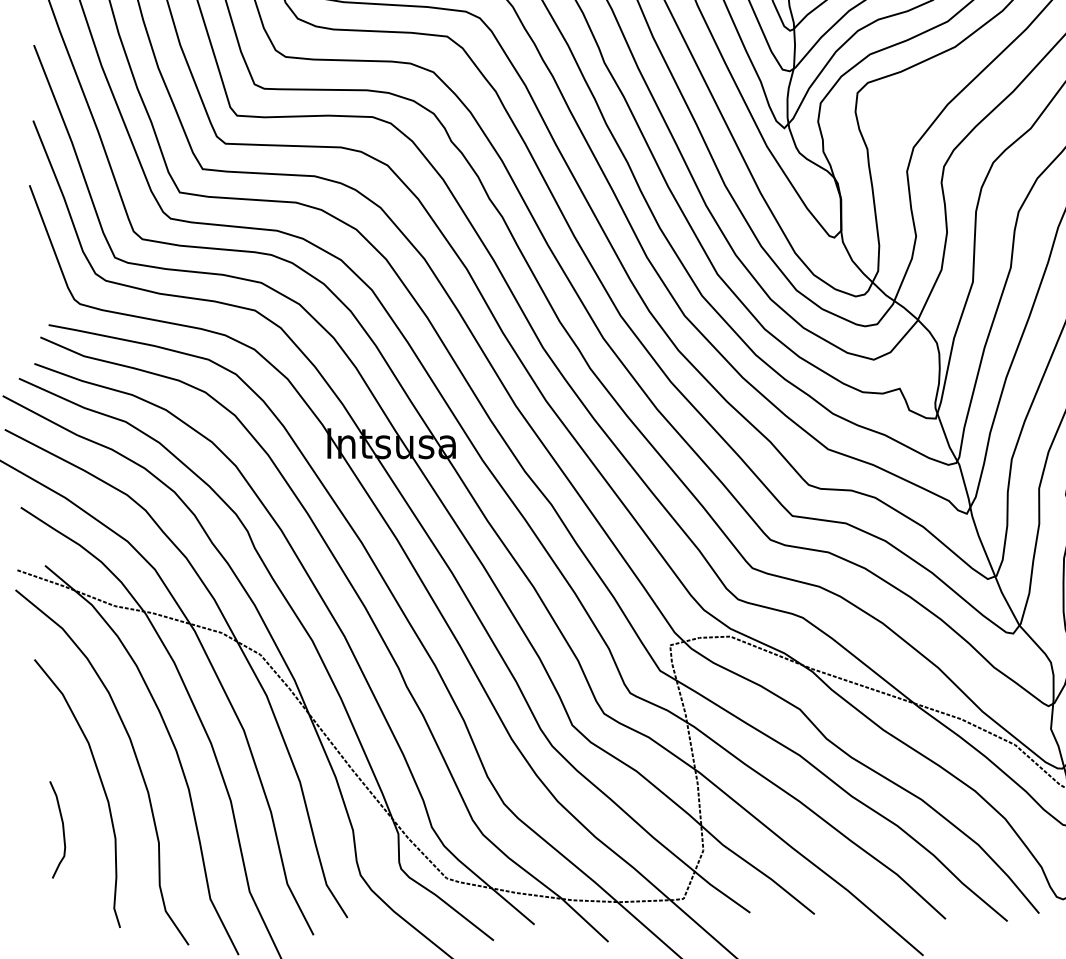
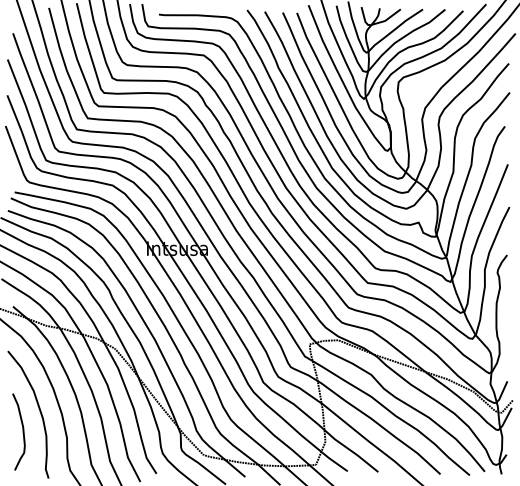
part: (56, 828) -> (18, 431), size x1.67

